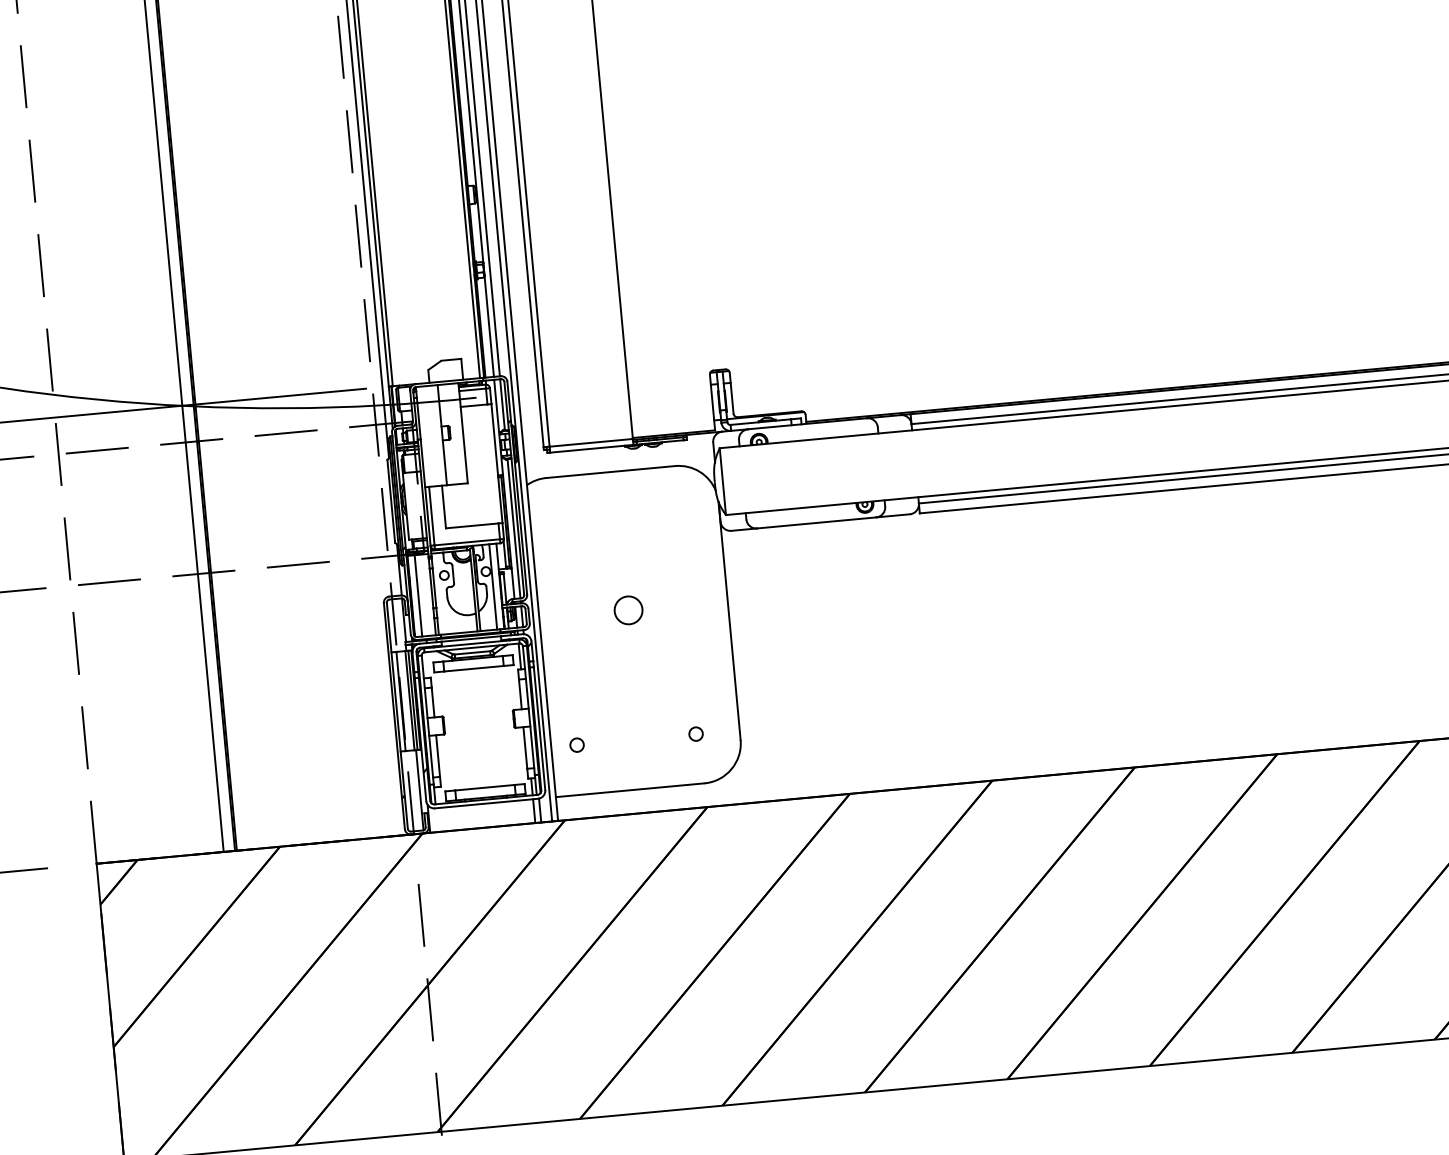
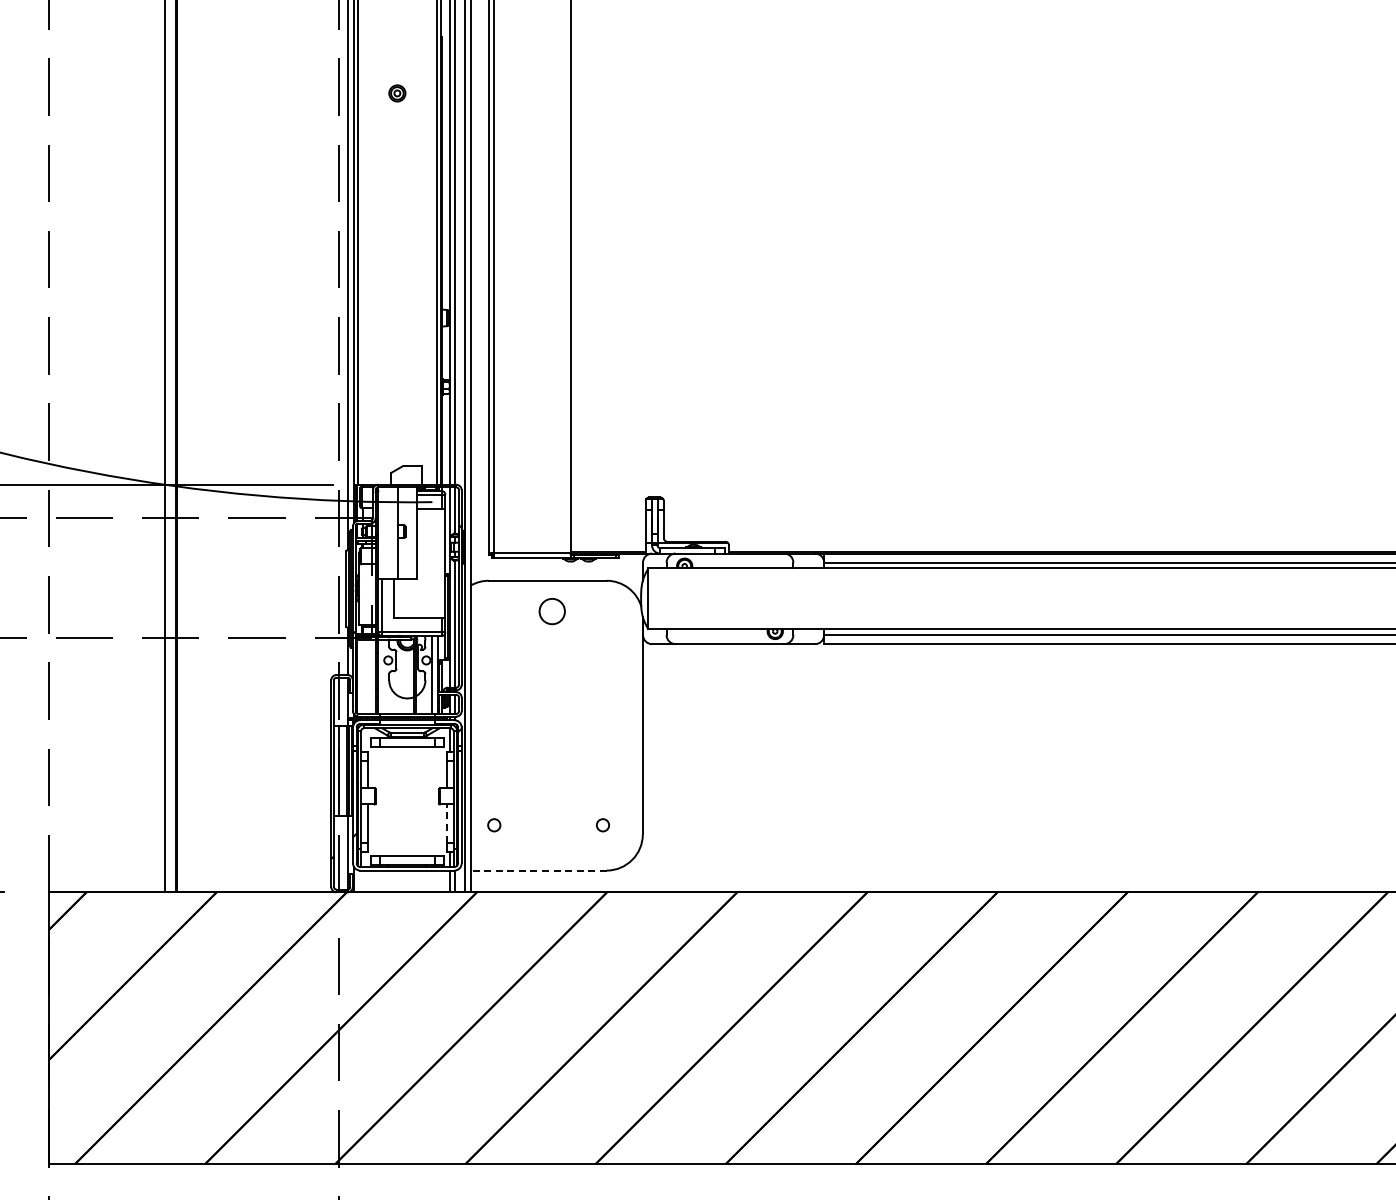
line: (418, 595) -> (363, 676), removed
circle: (627, 610) -> (551, 611), moved
line: (525, 747) -> (447, 823), solid -> dashed
line: (630, 790) -> (538, 870), solid -> dashed

